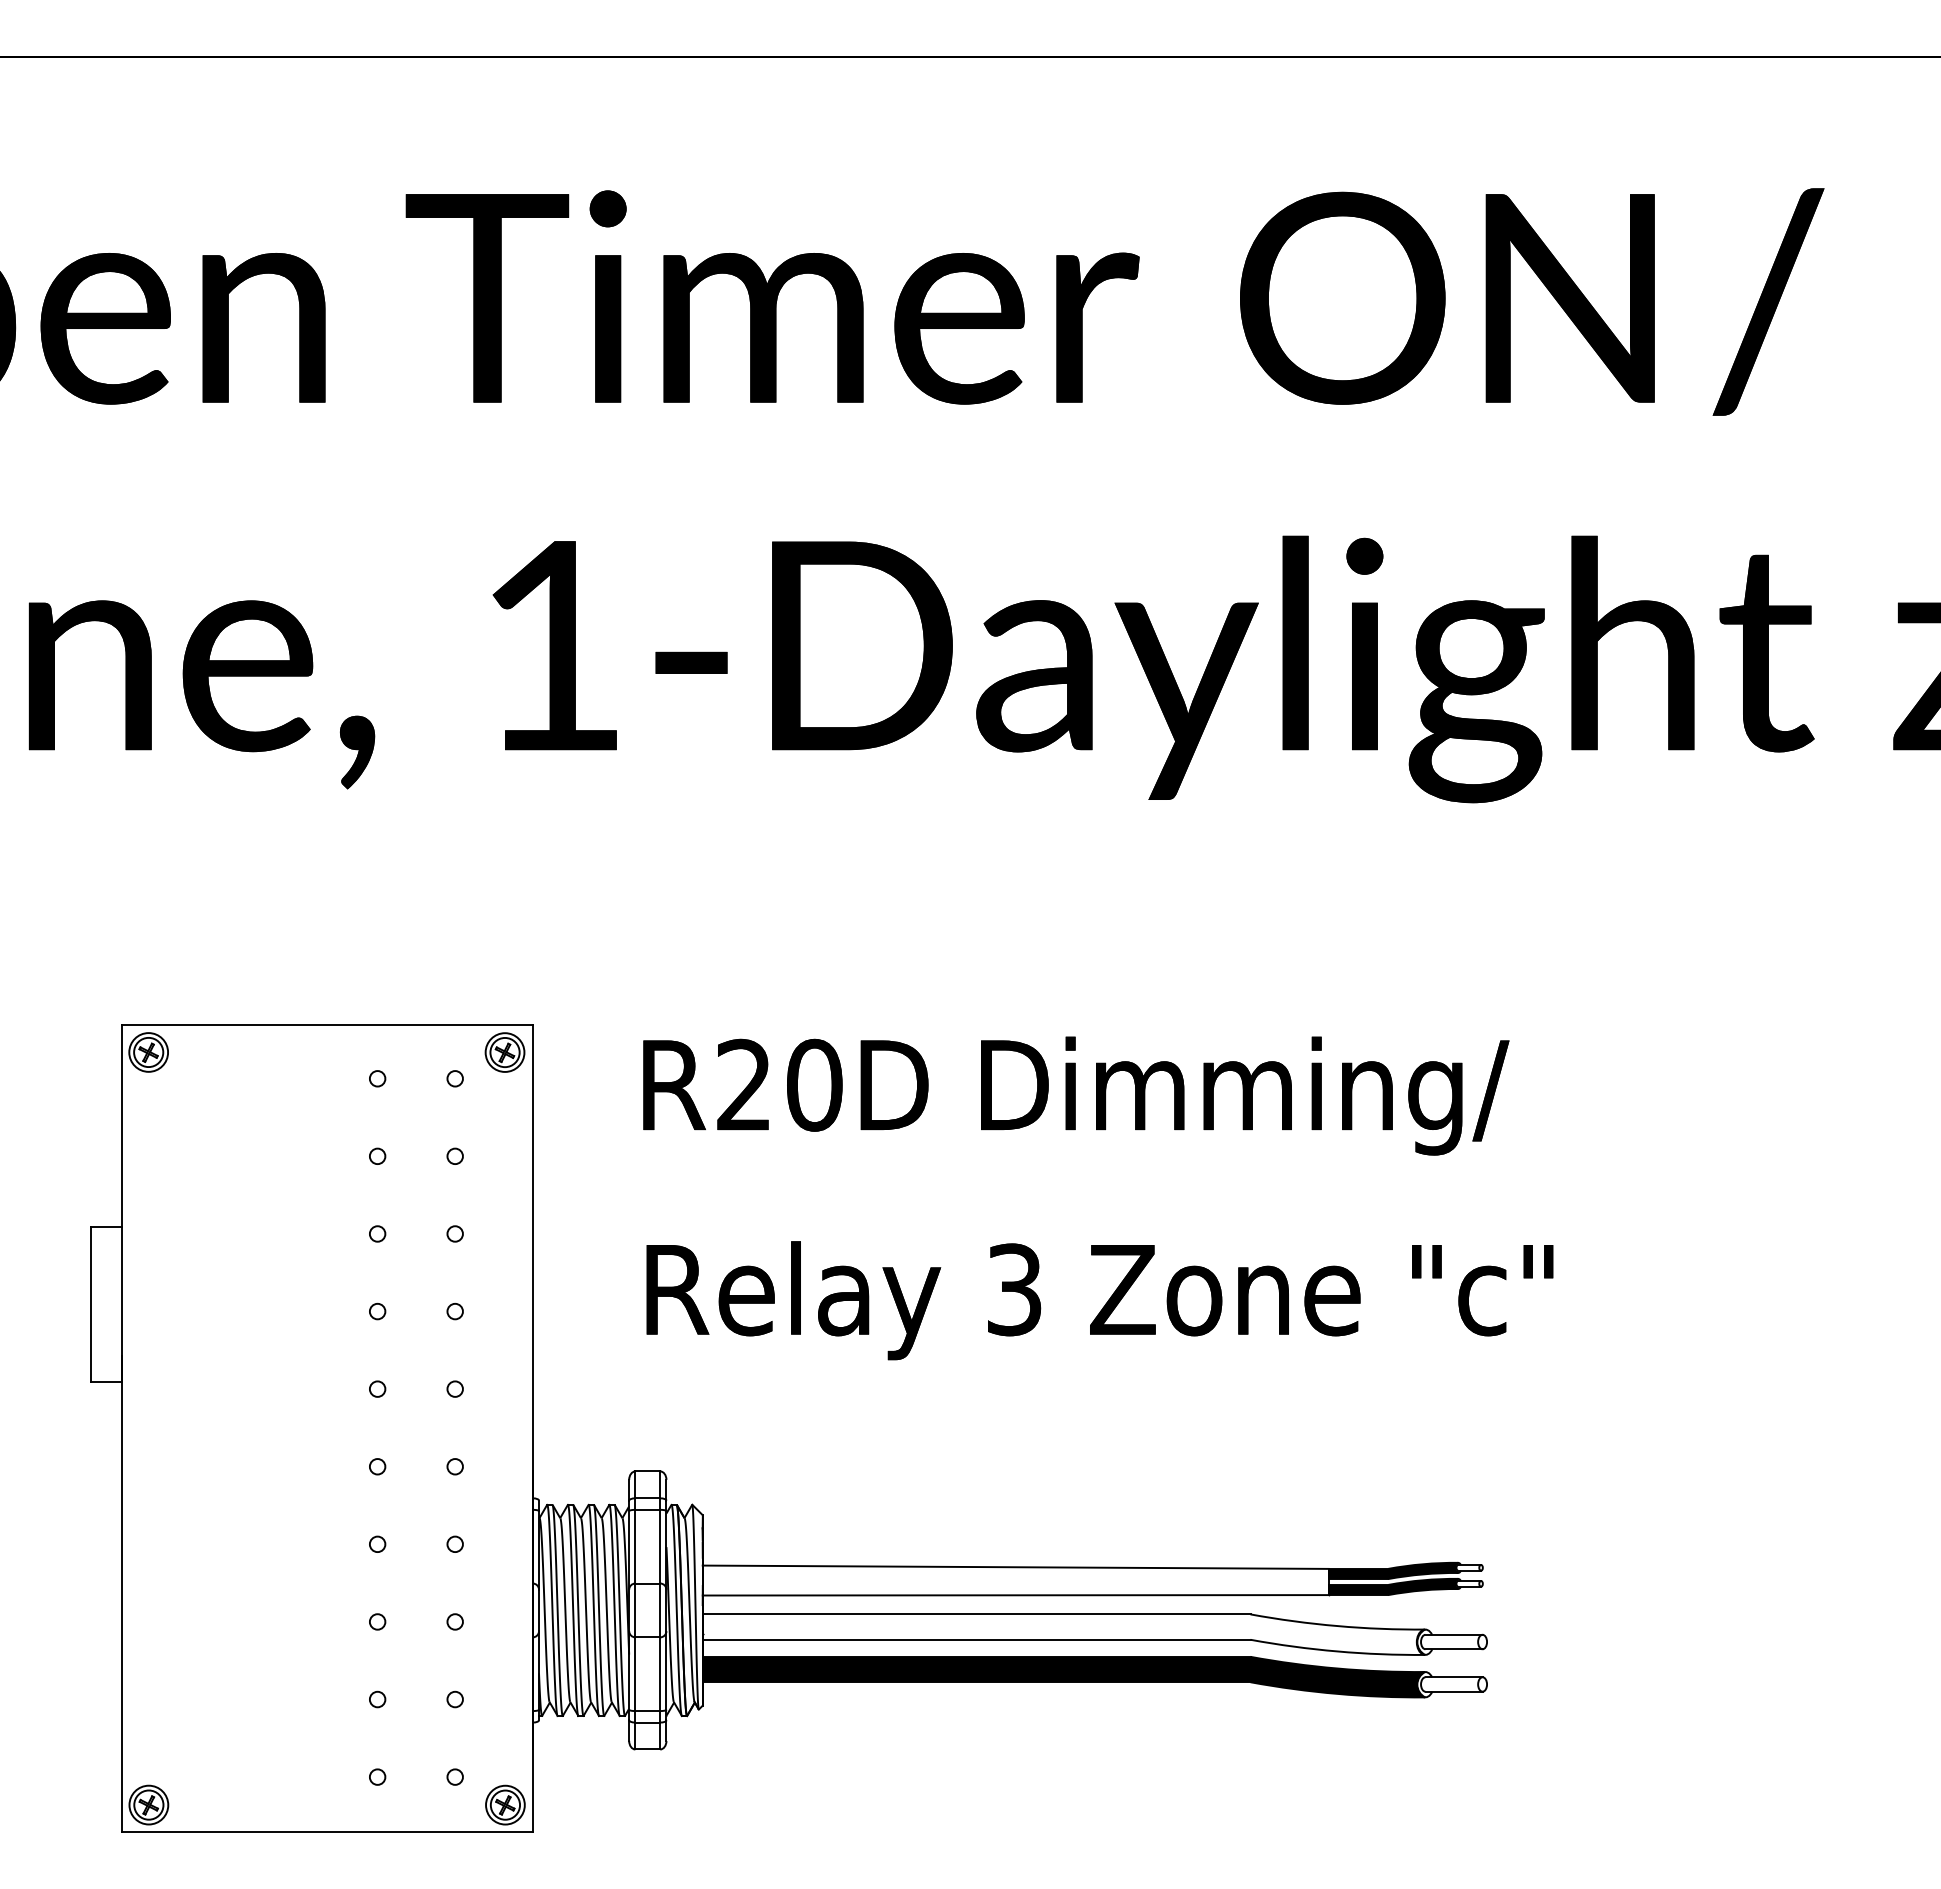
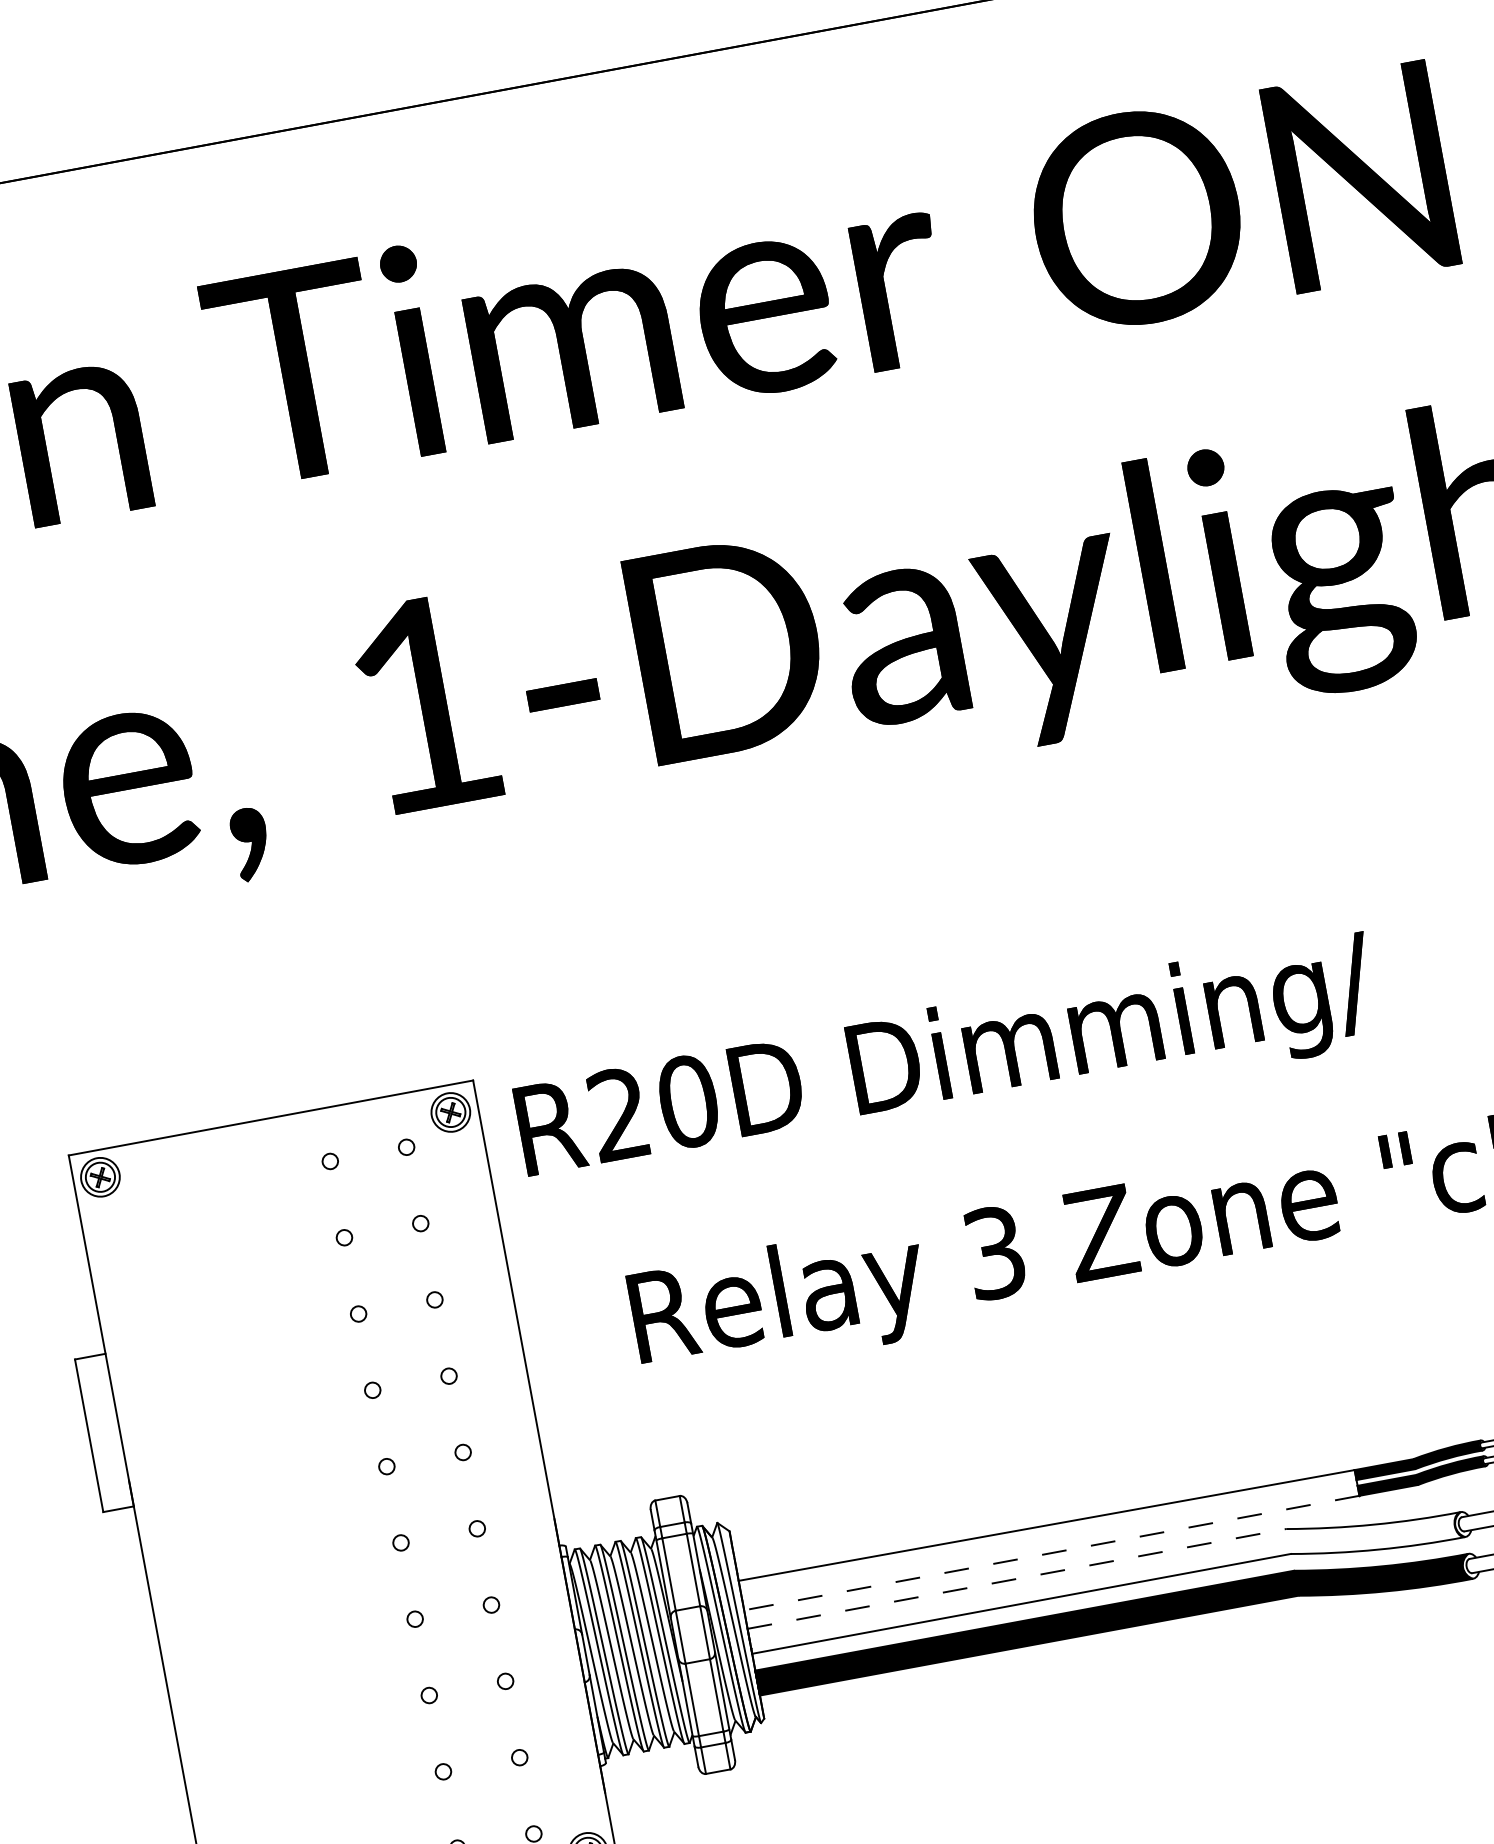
text: (1076, 1095) -> (947, 1064), moved
line: (1015, 1595) -> (1051, 1553), solid -> dashed
line: (976, 1614) -> (1016, 1579), solid -> dashed

